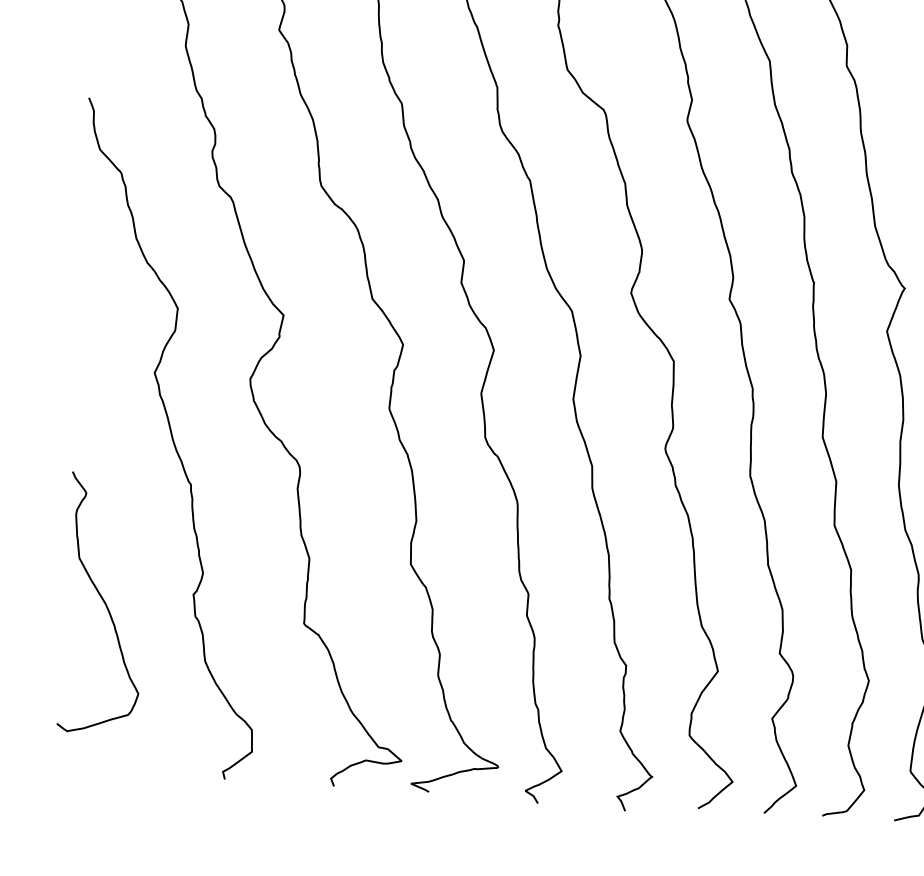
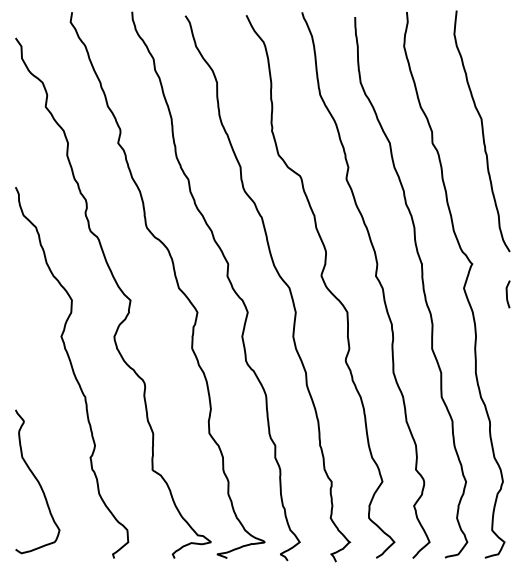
curve: (104, 603) -> (37, 481), moved

